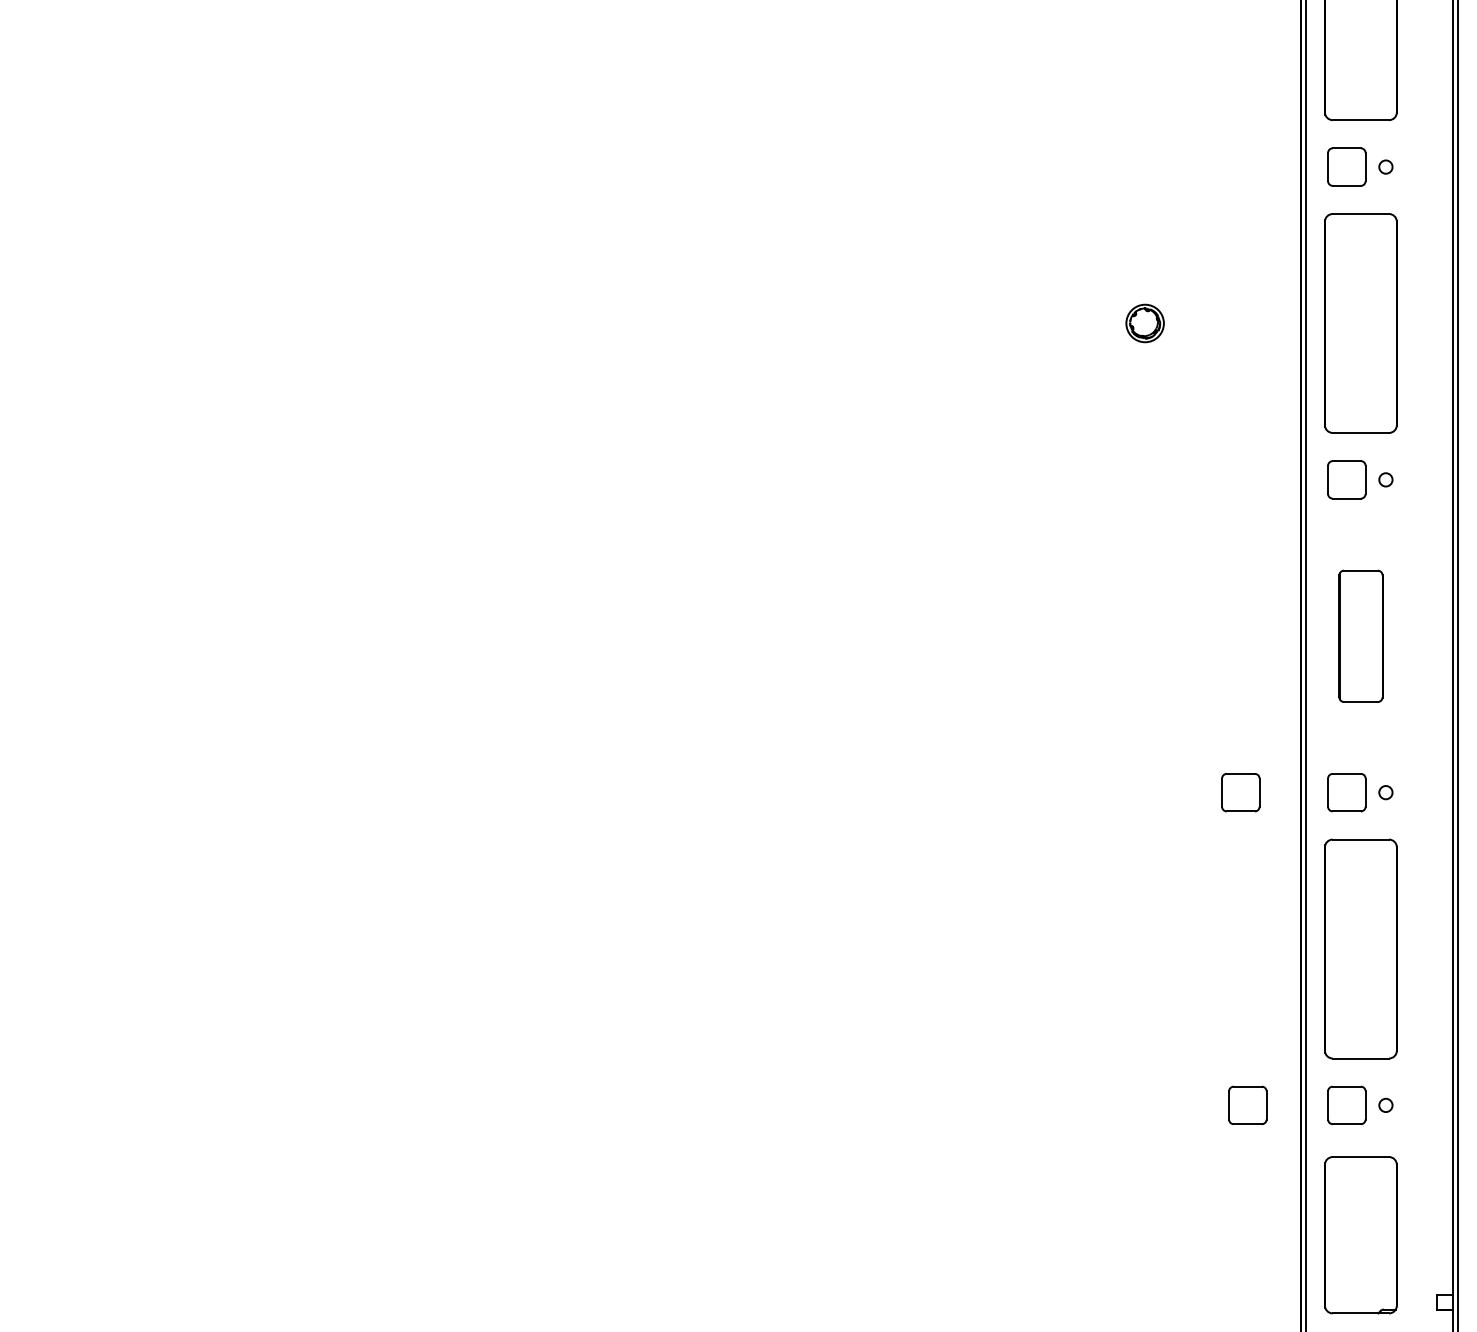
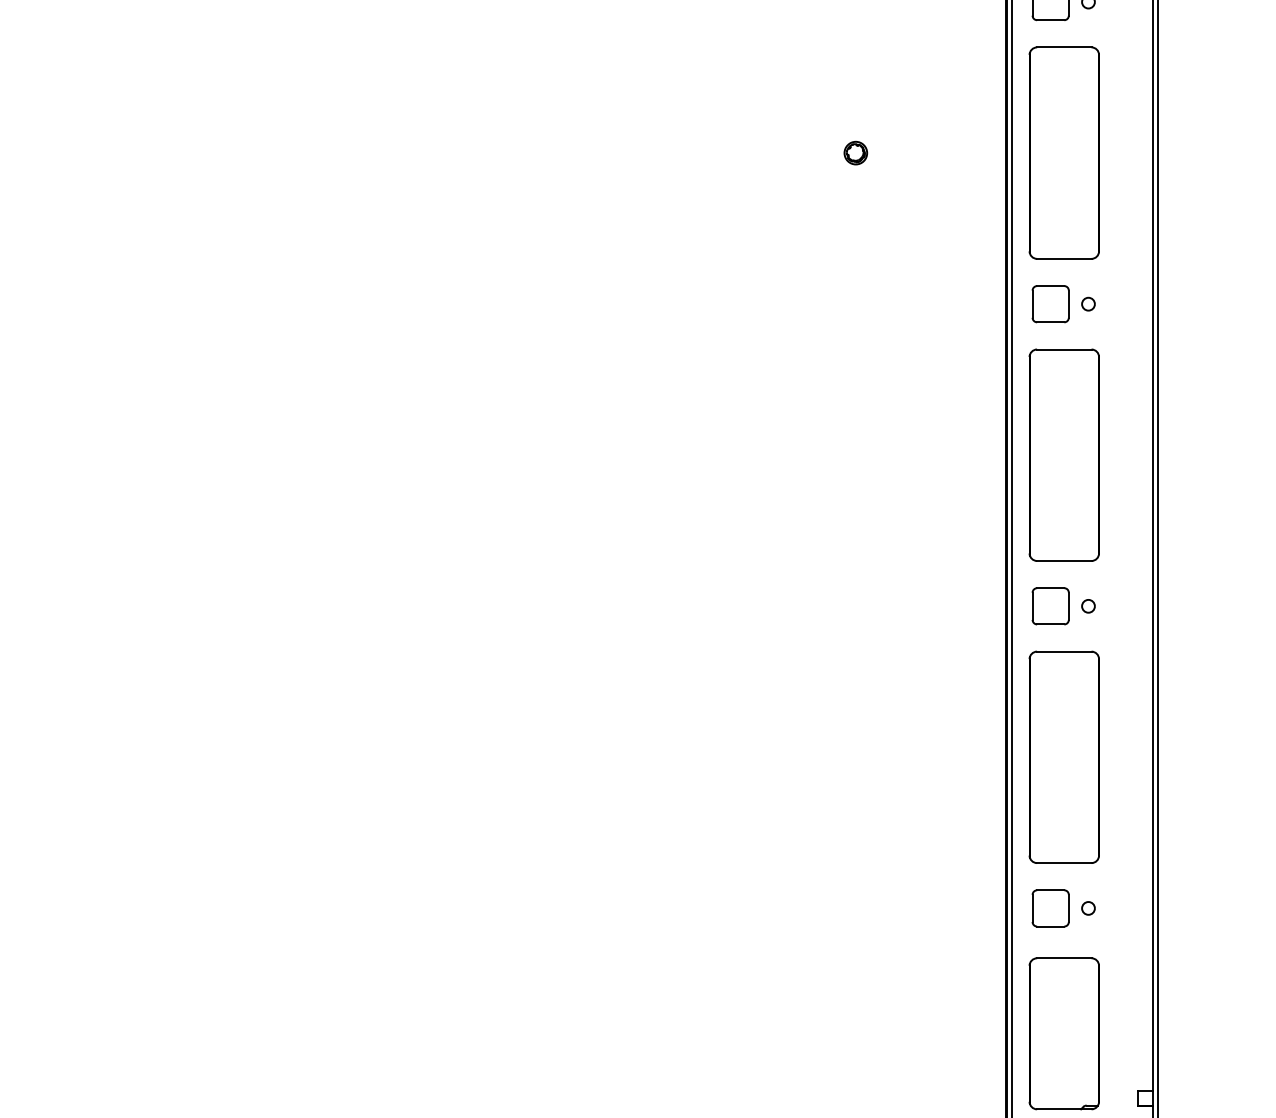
part: (1144, 323) -> (855, 153), size x0.62
part: (1360, 636) -> (1063, 455), size x1.67
part: (1240, 792) -> (948, 606), removed
part: (1247, 1105) -> (954, 908), removed

